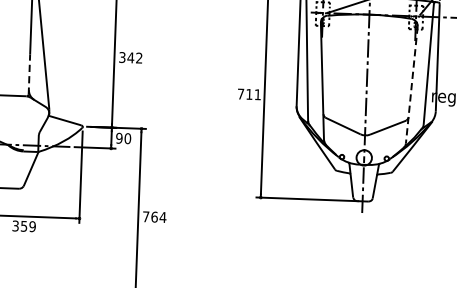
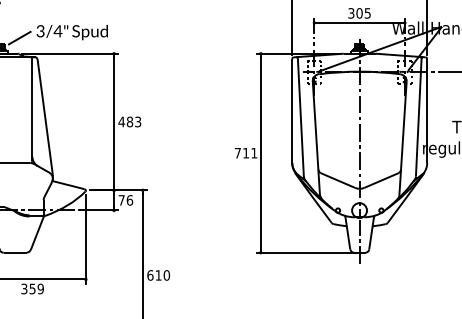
text: (130, 57) -> (129, 121), 342 -> 483
line: (29, 74) -> (32, 141), dashed -> solid
line: (412, 85) -> (403, 138), dashed -> solid
text: (123, 138) -> (125, 200), 90 -> 76
text: (154, 217) -> (158, 275), 764 -> 610

